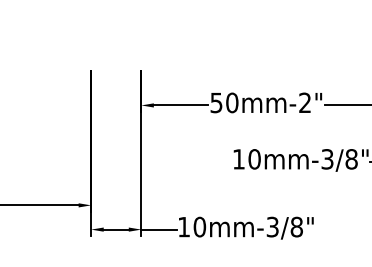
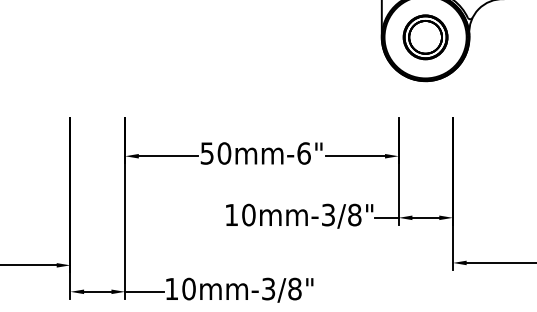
text: (304, 102) -> (303, 153), 50mm-2" -> 50mm-6"

